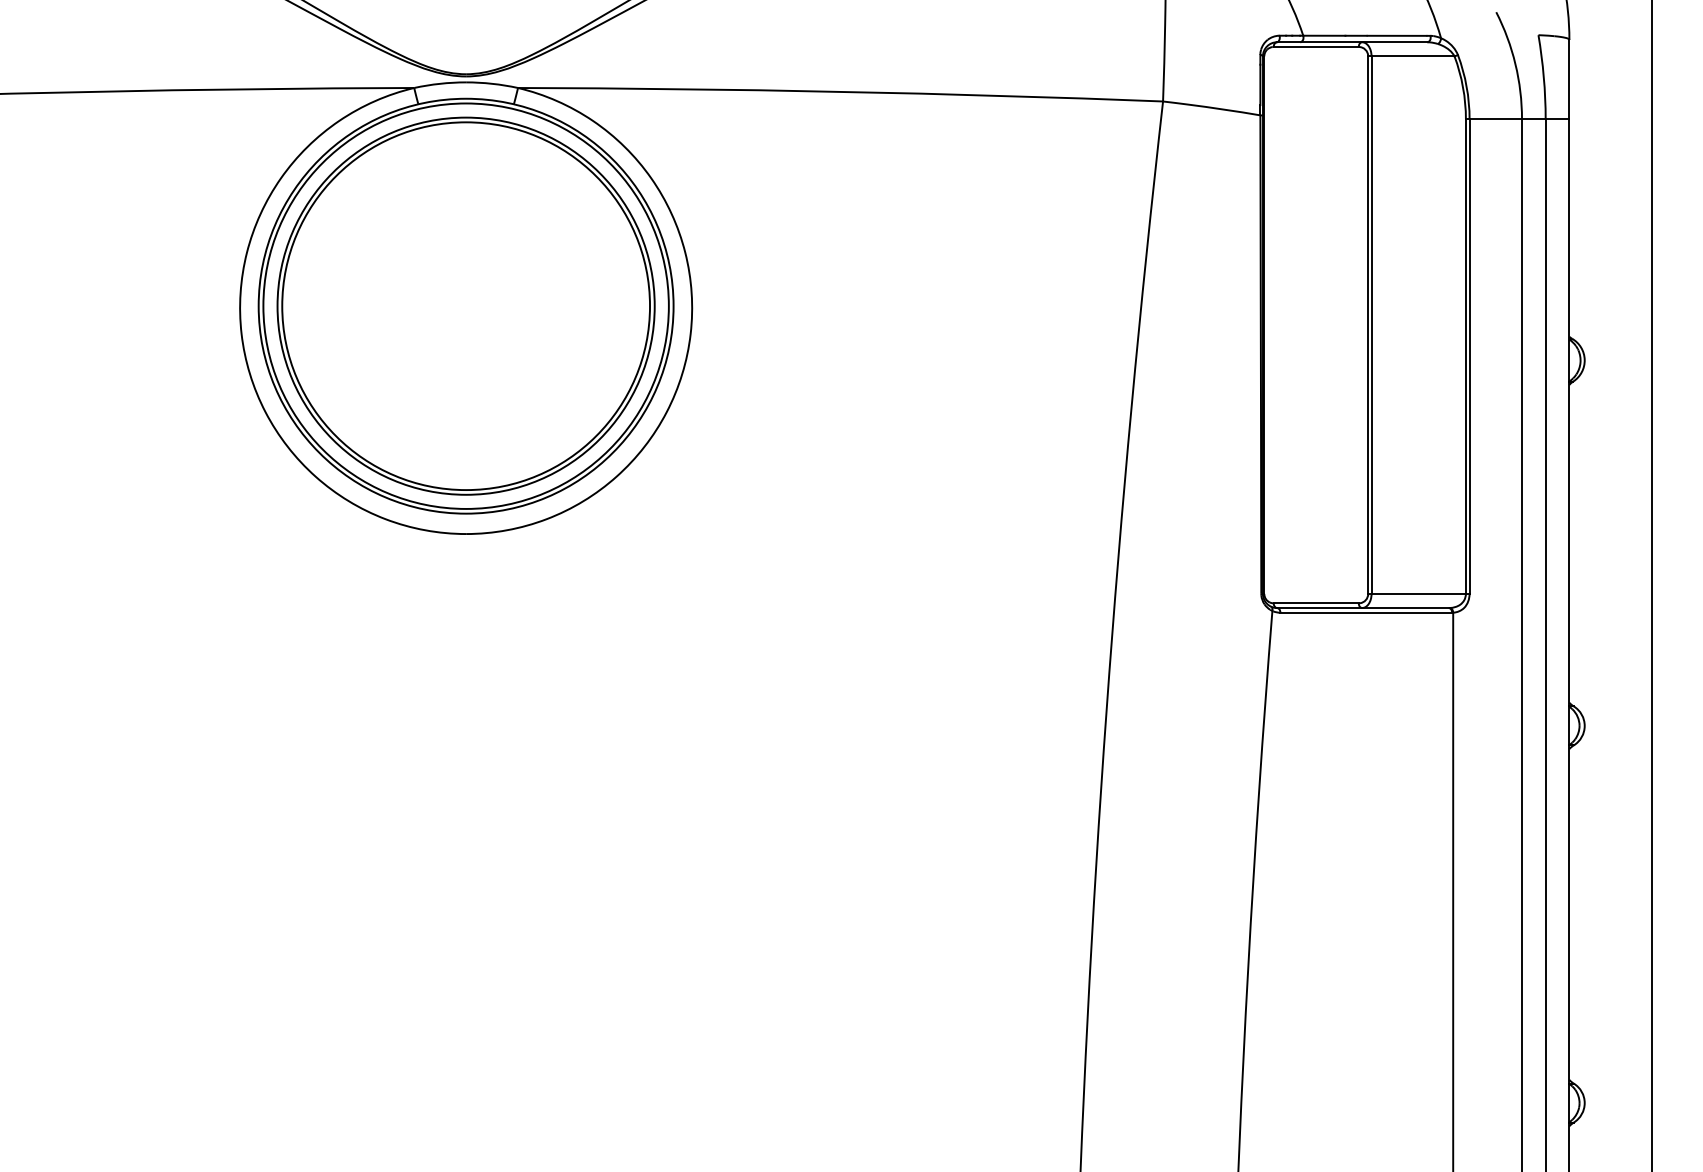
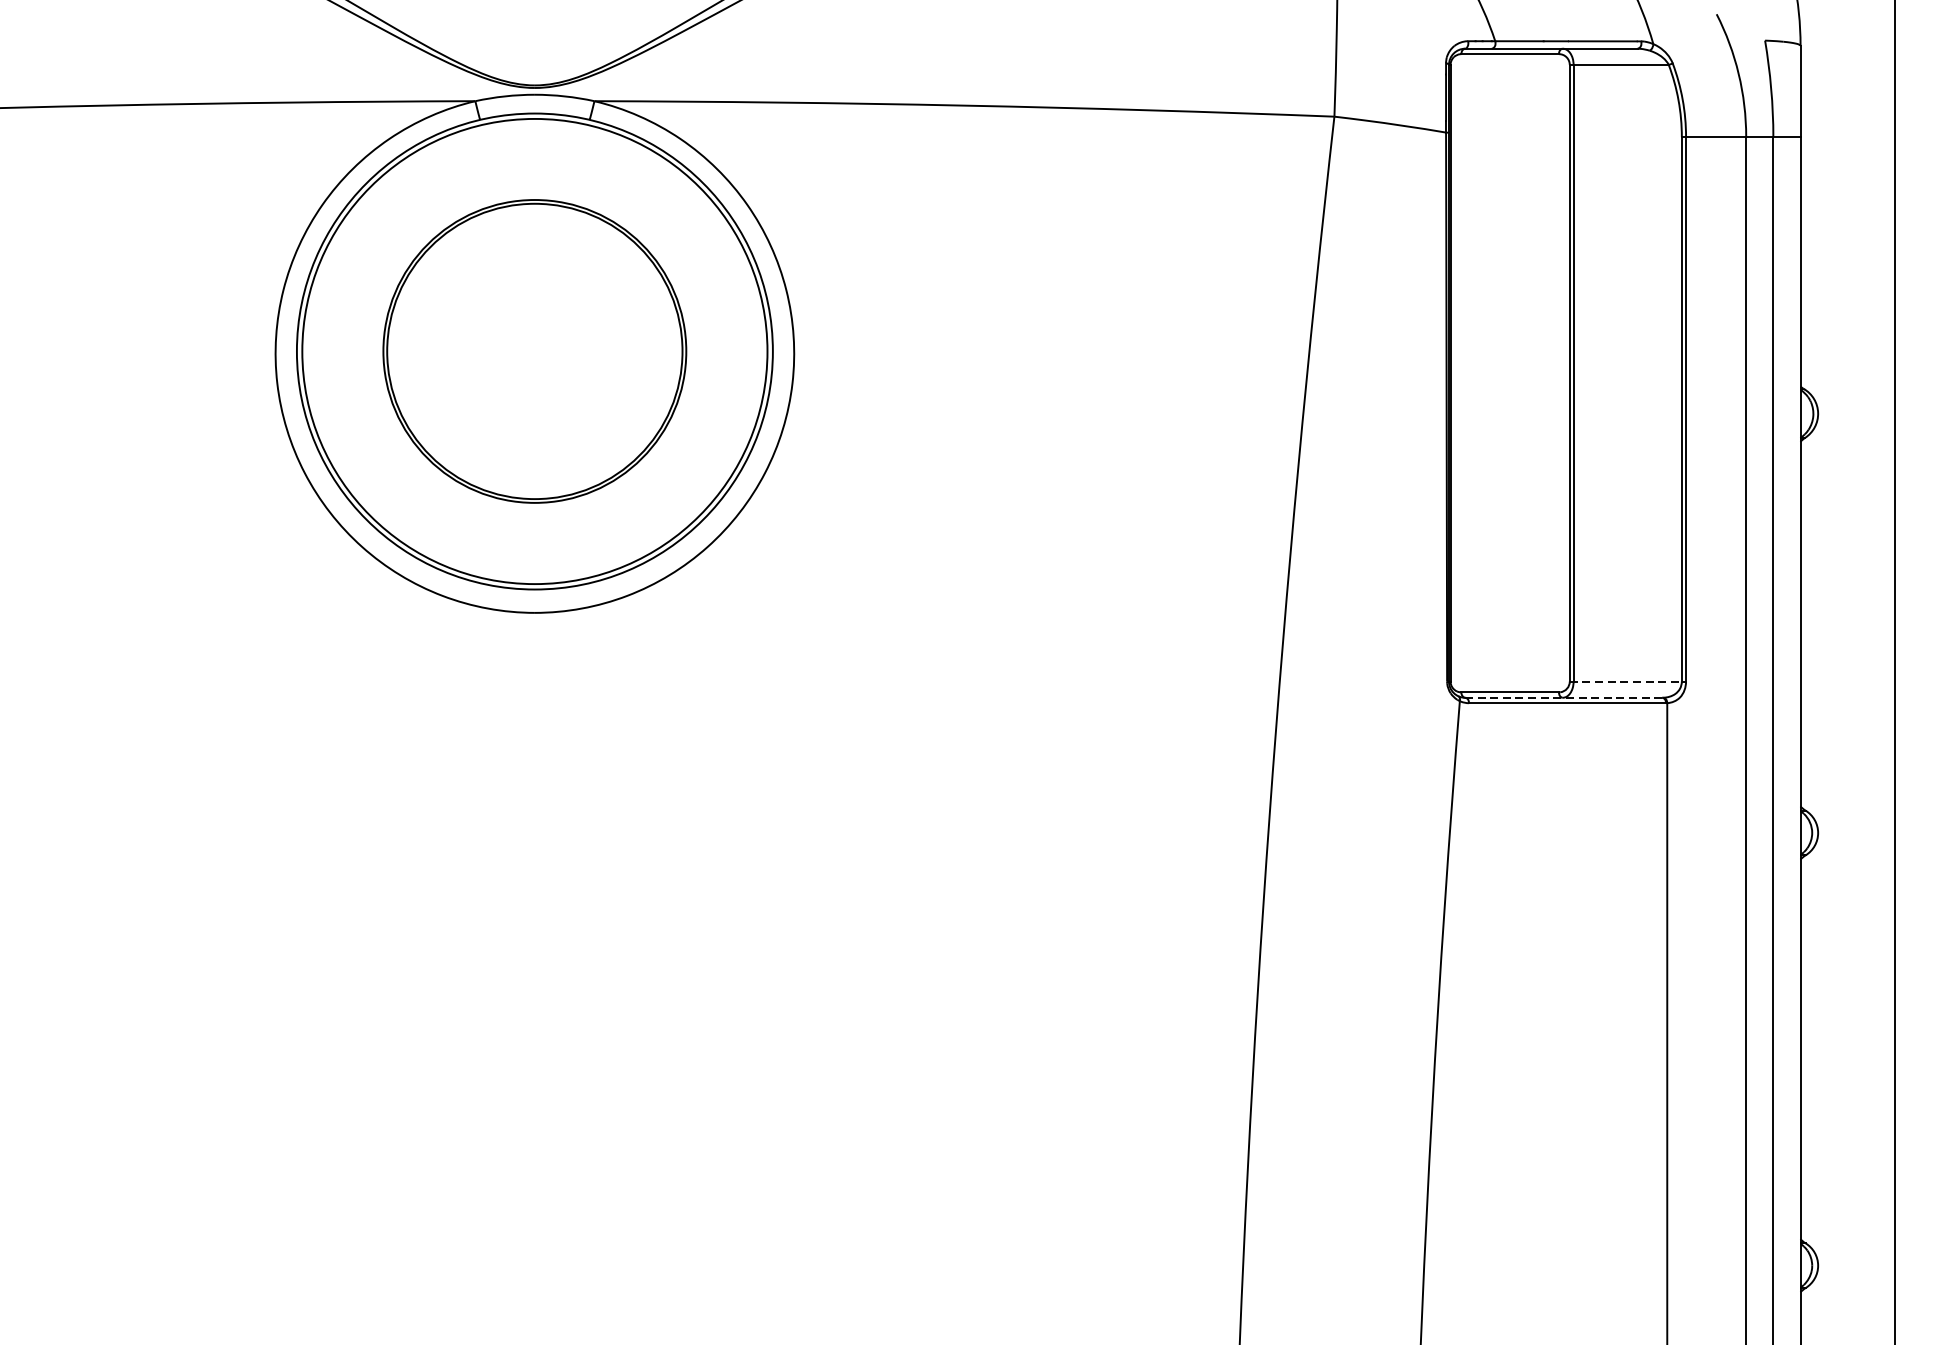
part: (465, 305) -> (534, 350), size x0.7
line: (1418, 593) -> (1627, 681), solid -> dashed
line: (1362, 608) -> (1563, 698), solid -> dashed

